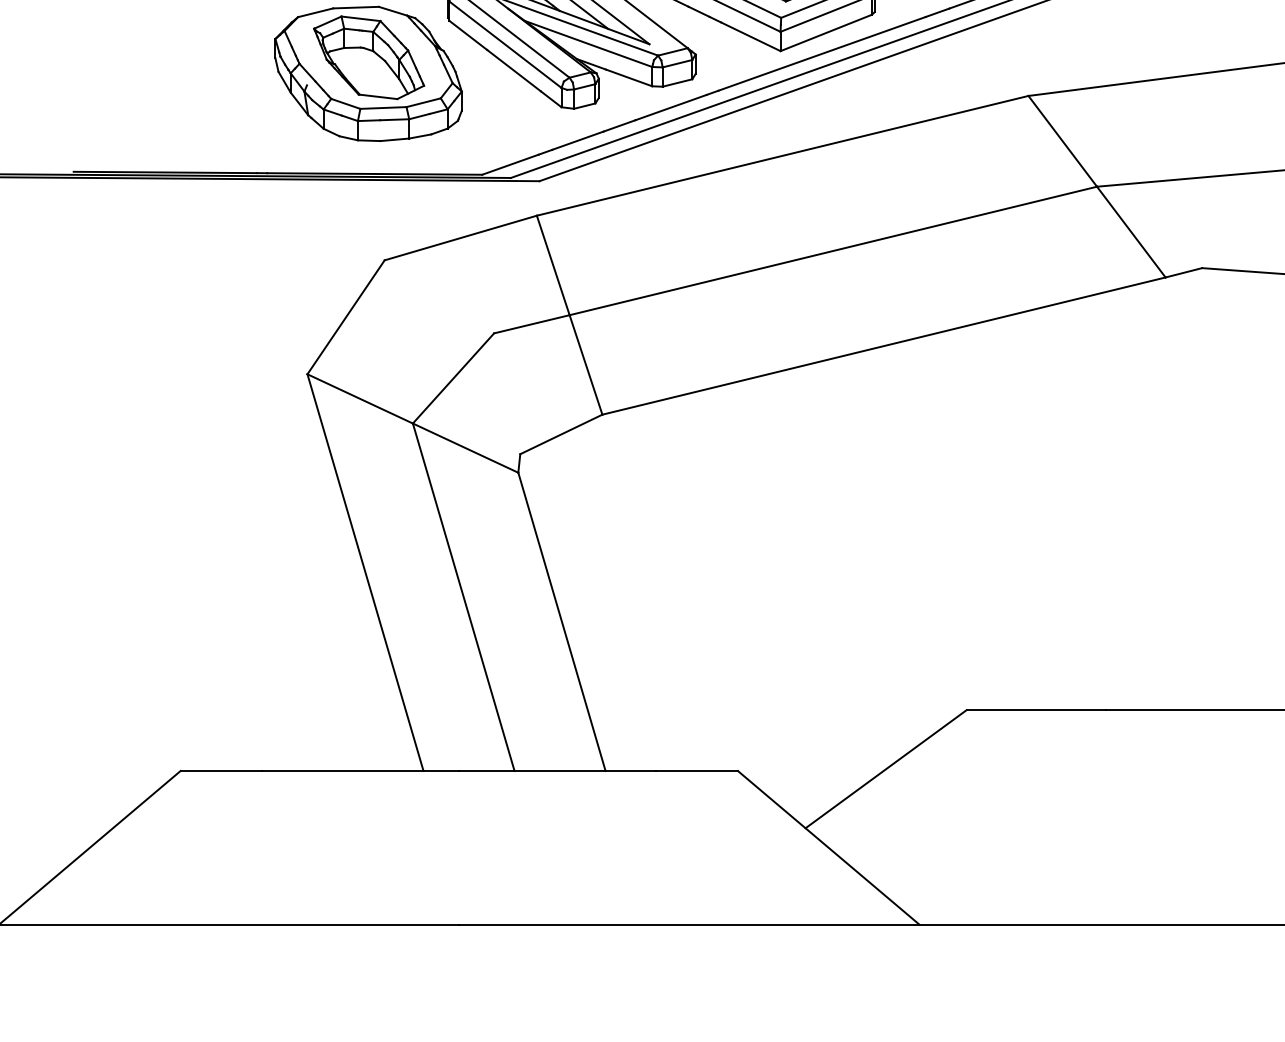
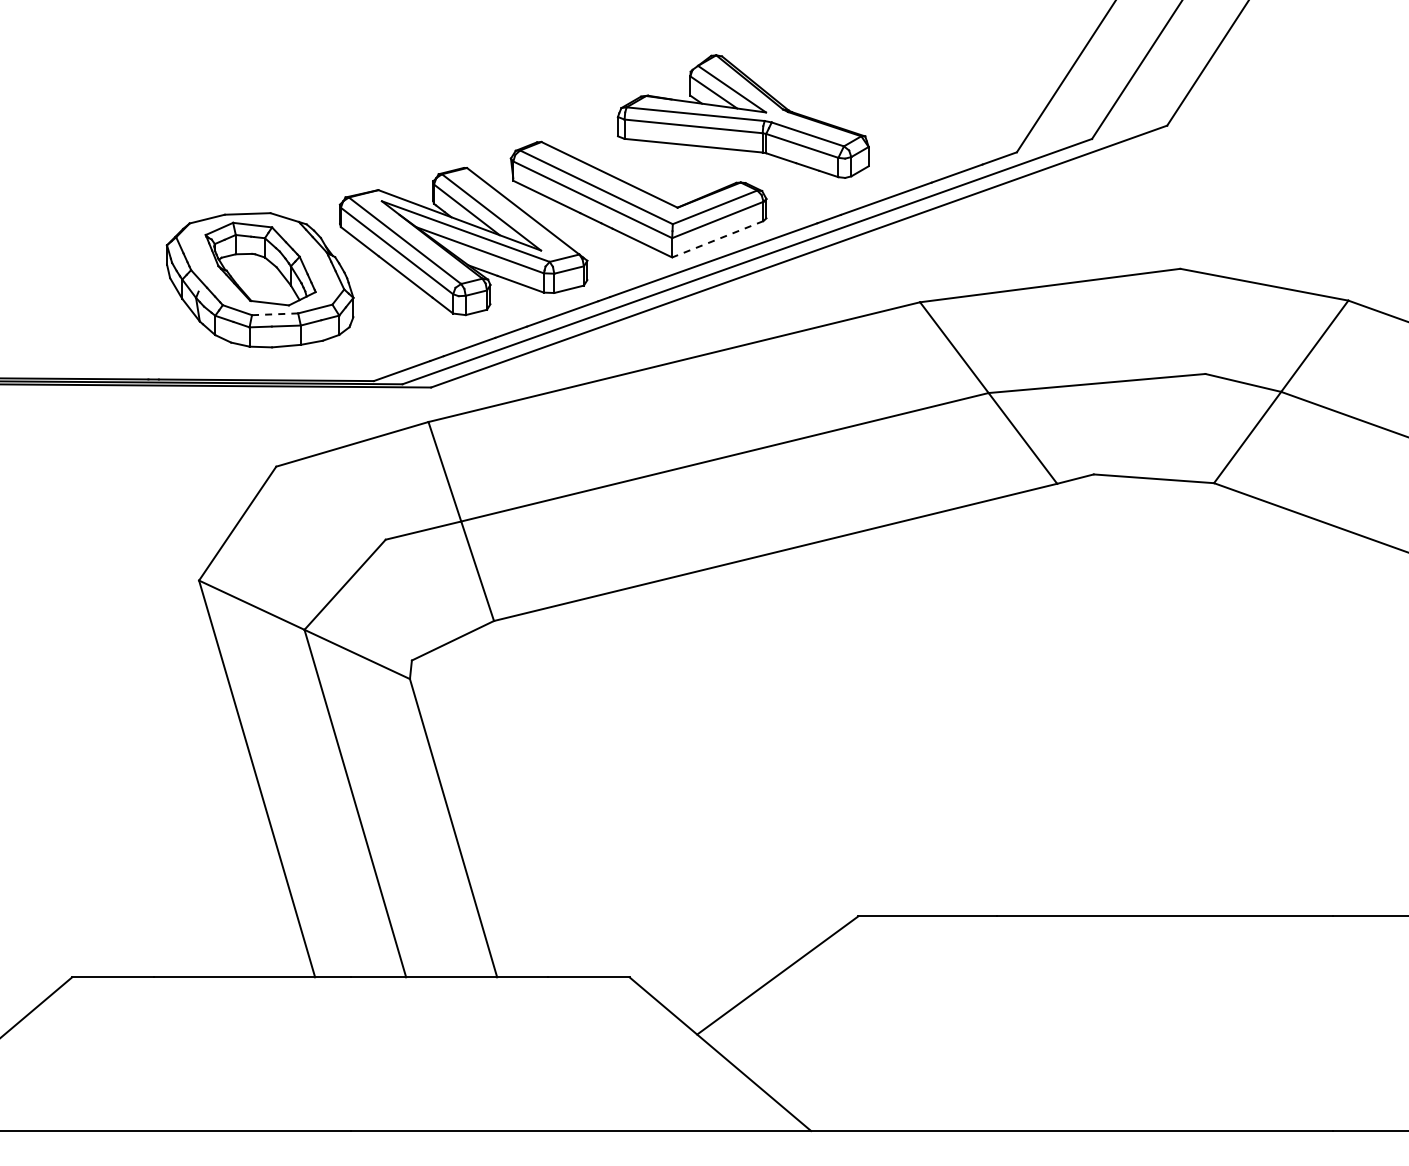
line: (825, 33) -> (717, 239), solid -> dashed
line: (383, 108) -> (275, 314), solid -> dashed

